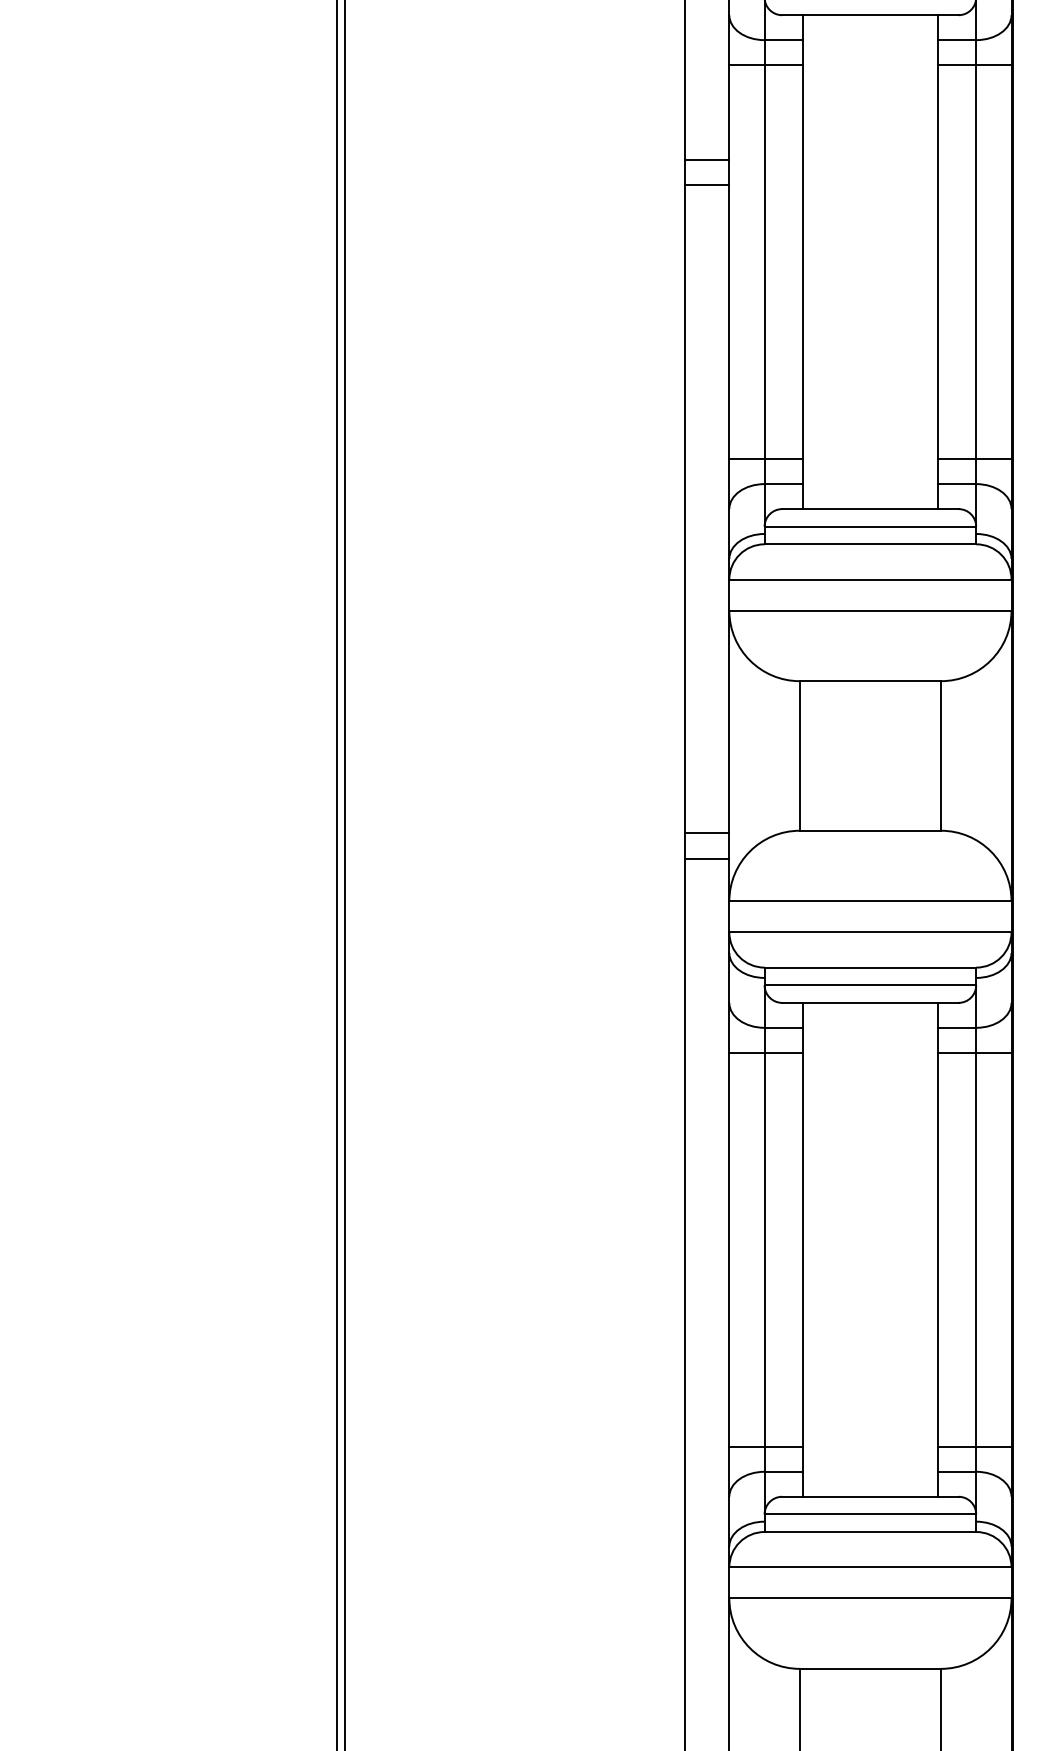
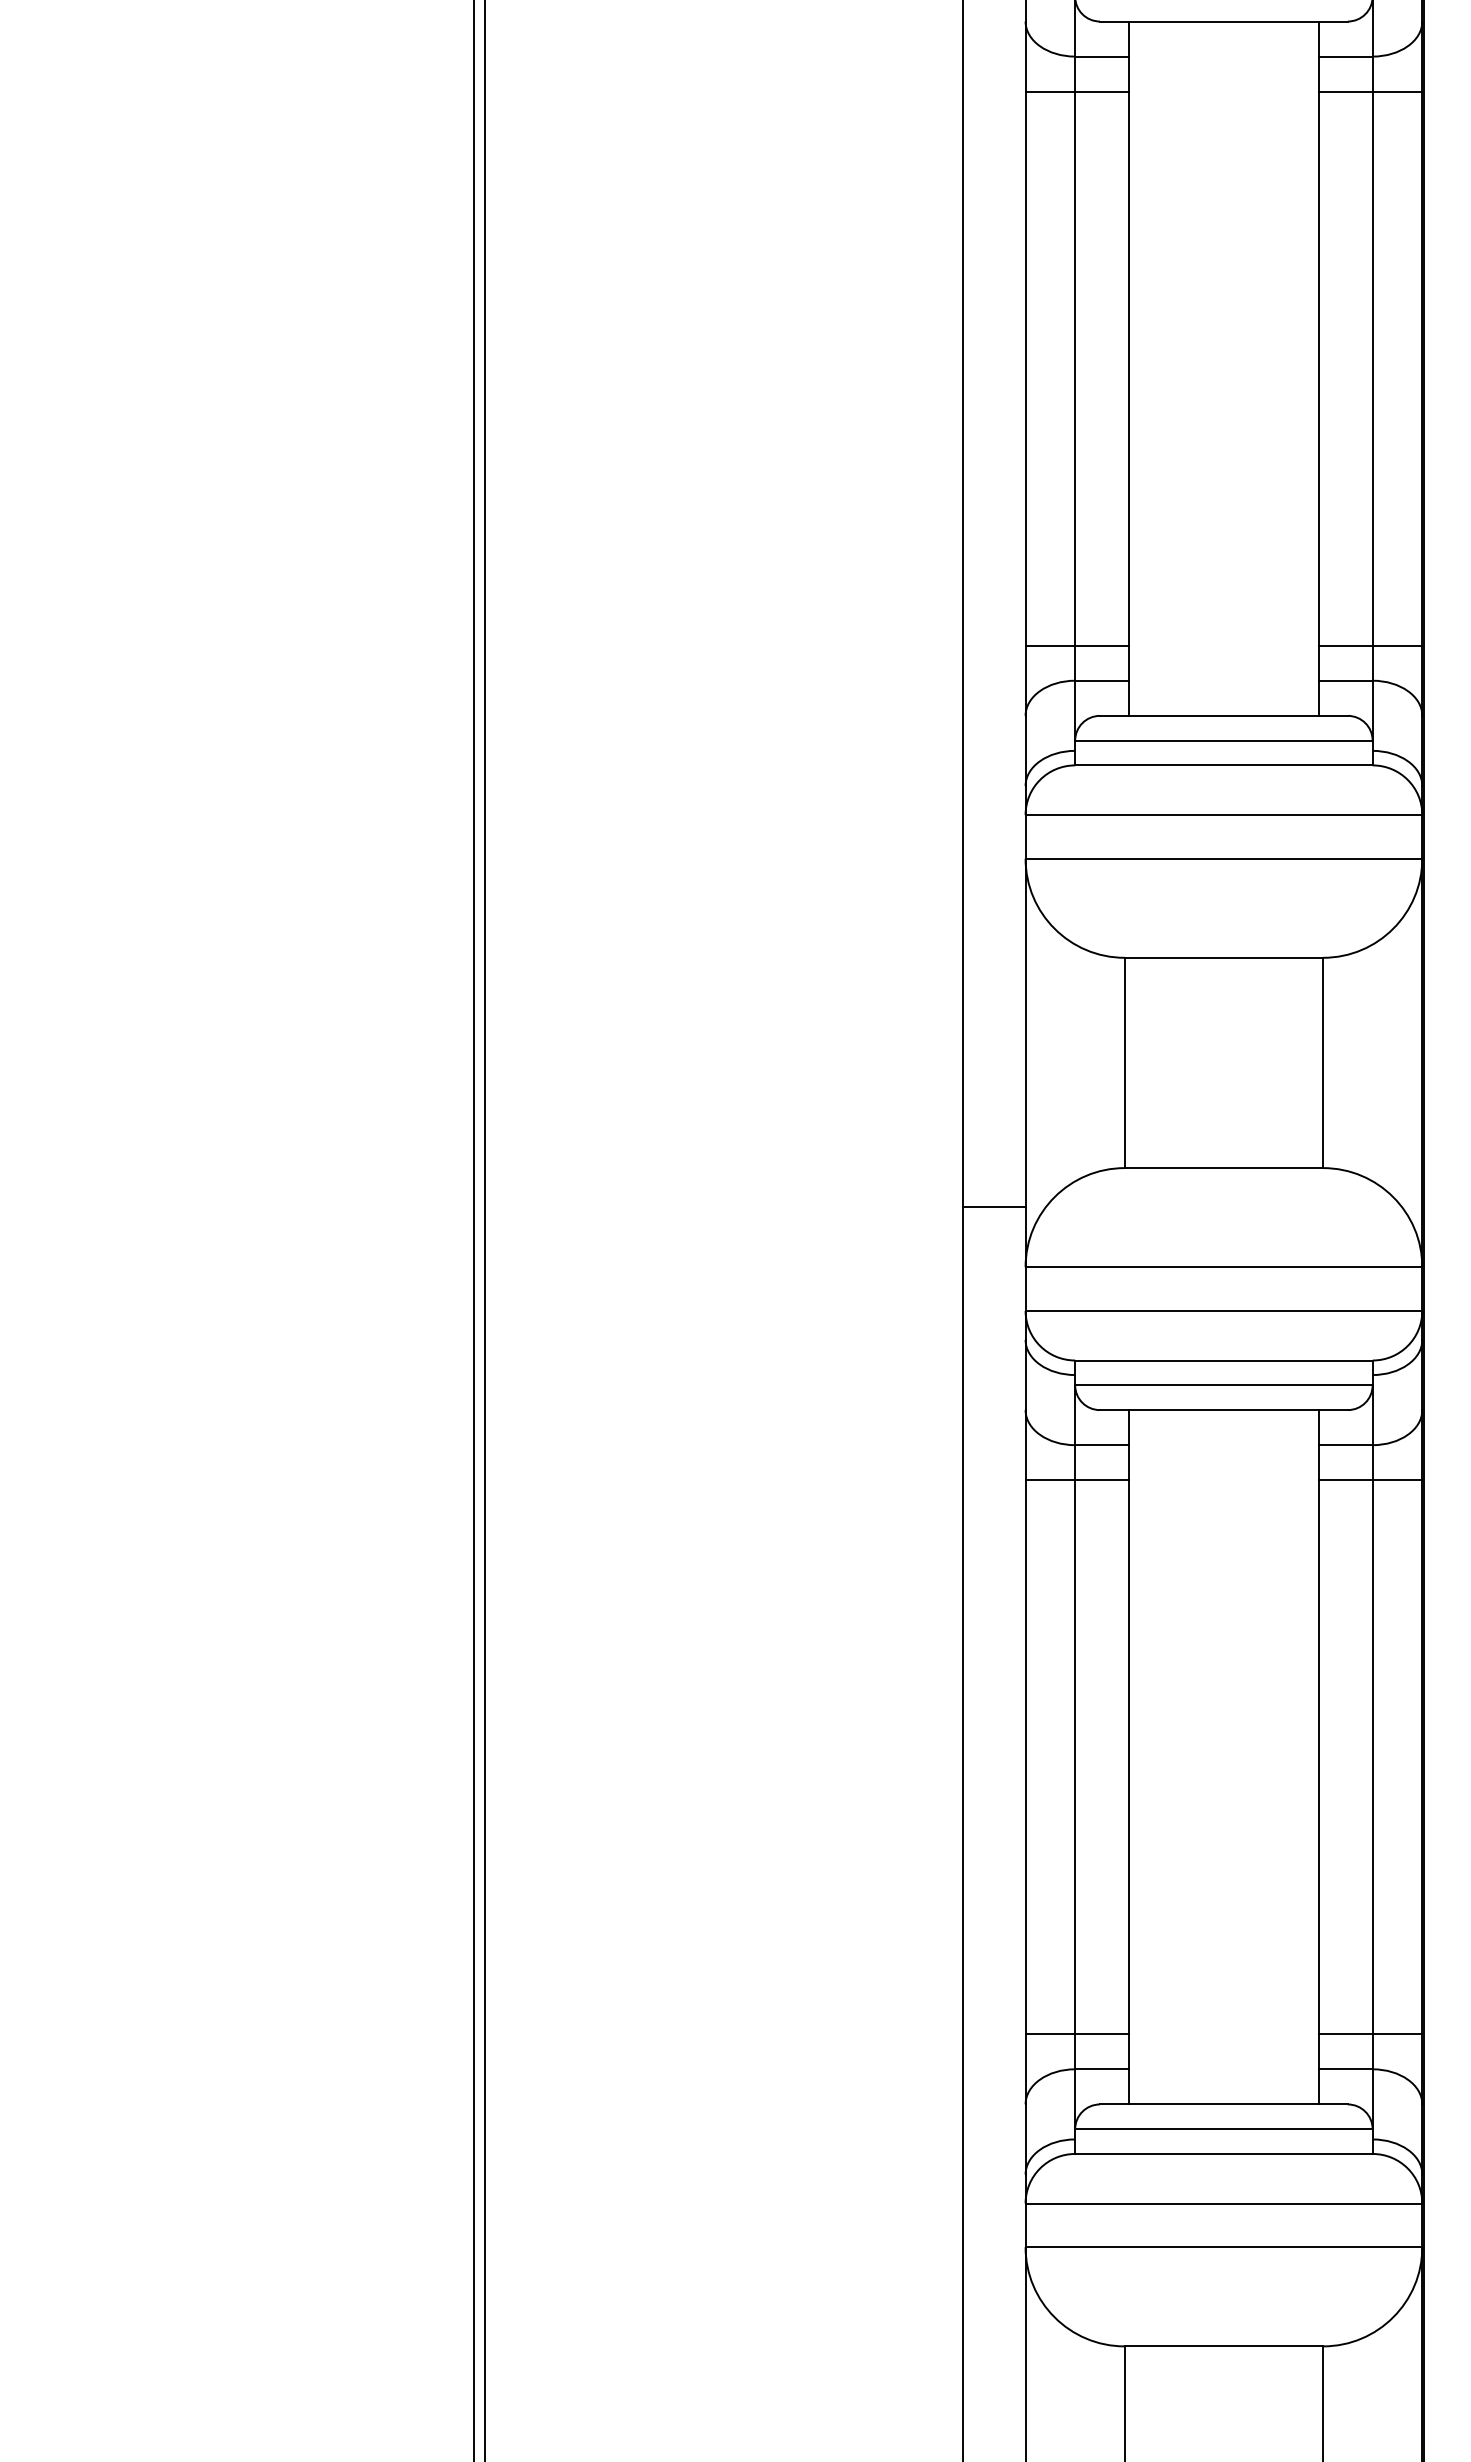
line: (706, 160) -> (993, 225), removed
line: (706, 185) -> (993, 260), removed
line: (706, 833) -> (993, 1171), removed

